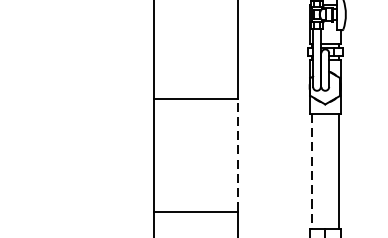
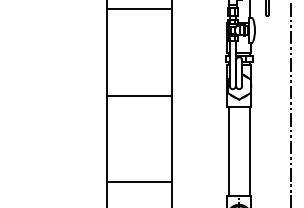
line: (238, 154) -> (172, 138), dashed -> solid
line: (311, 171) -> (228, 151), dashed -> solid

